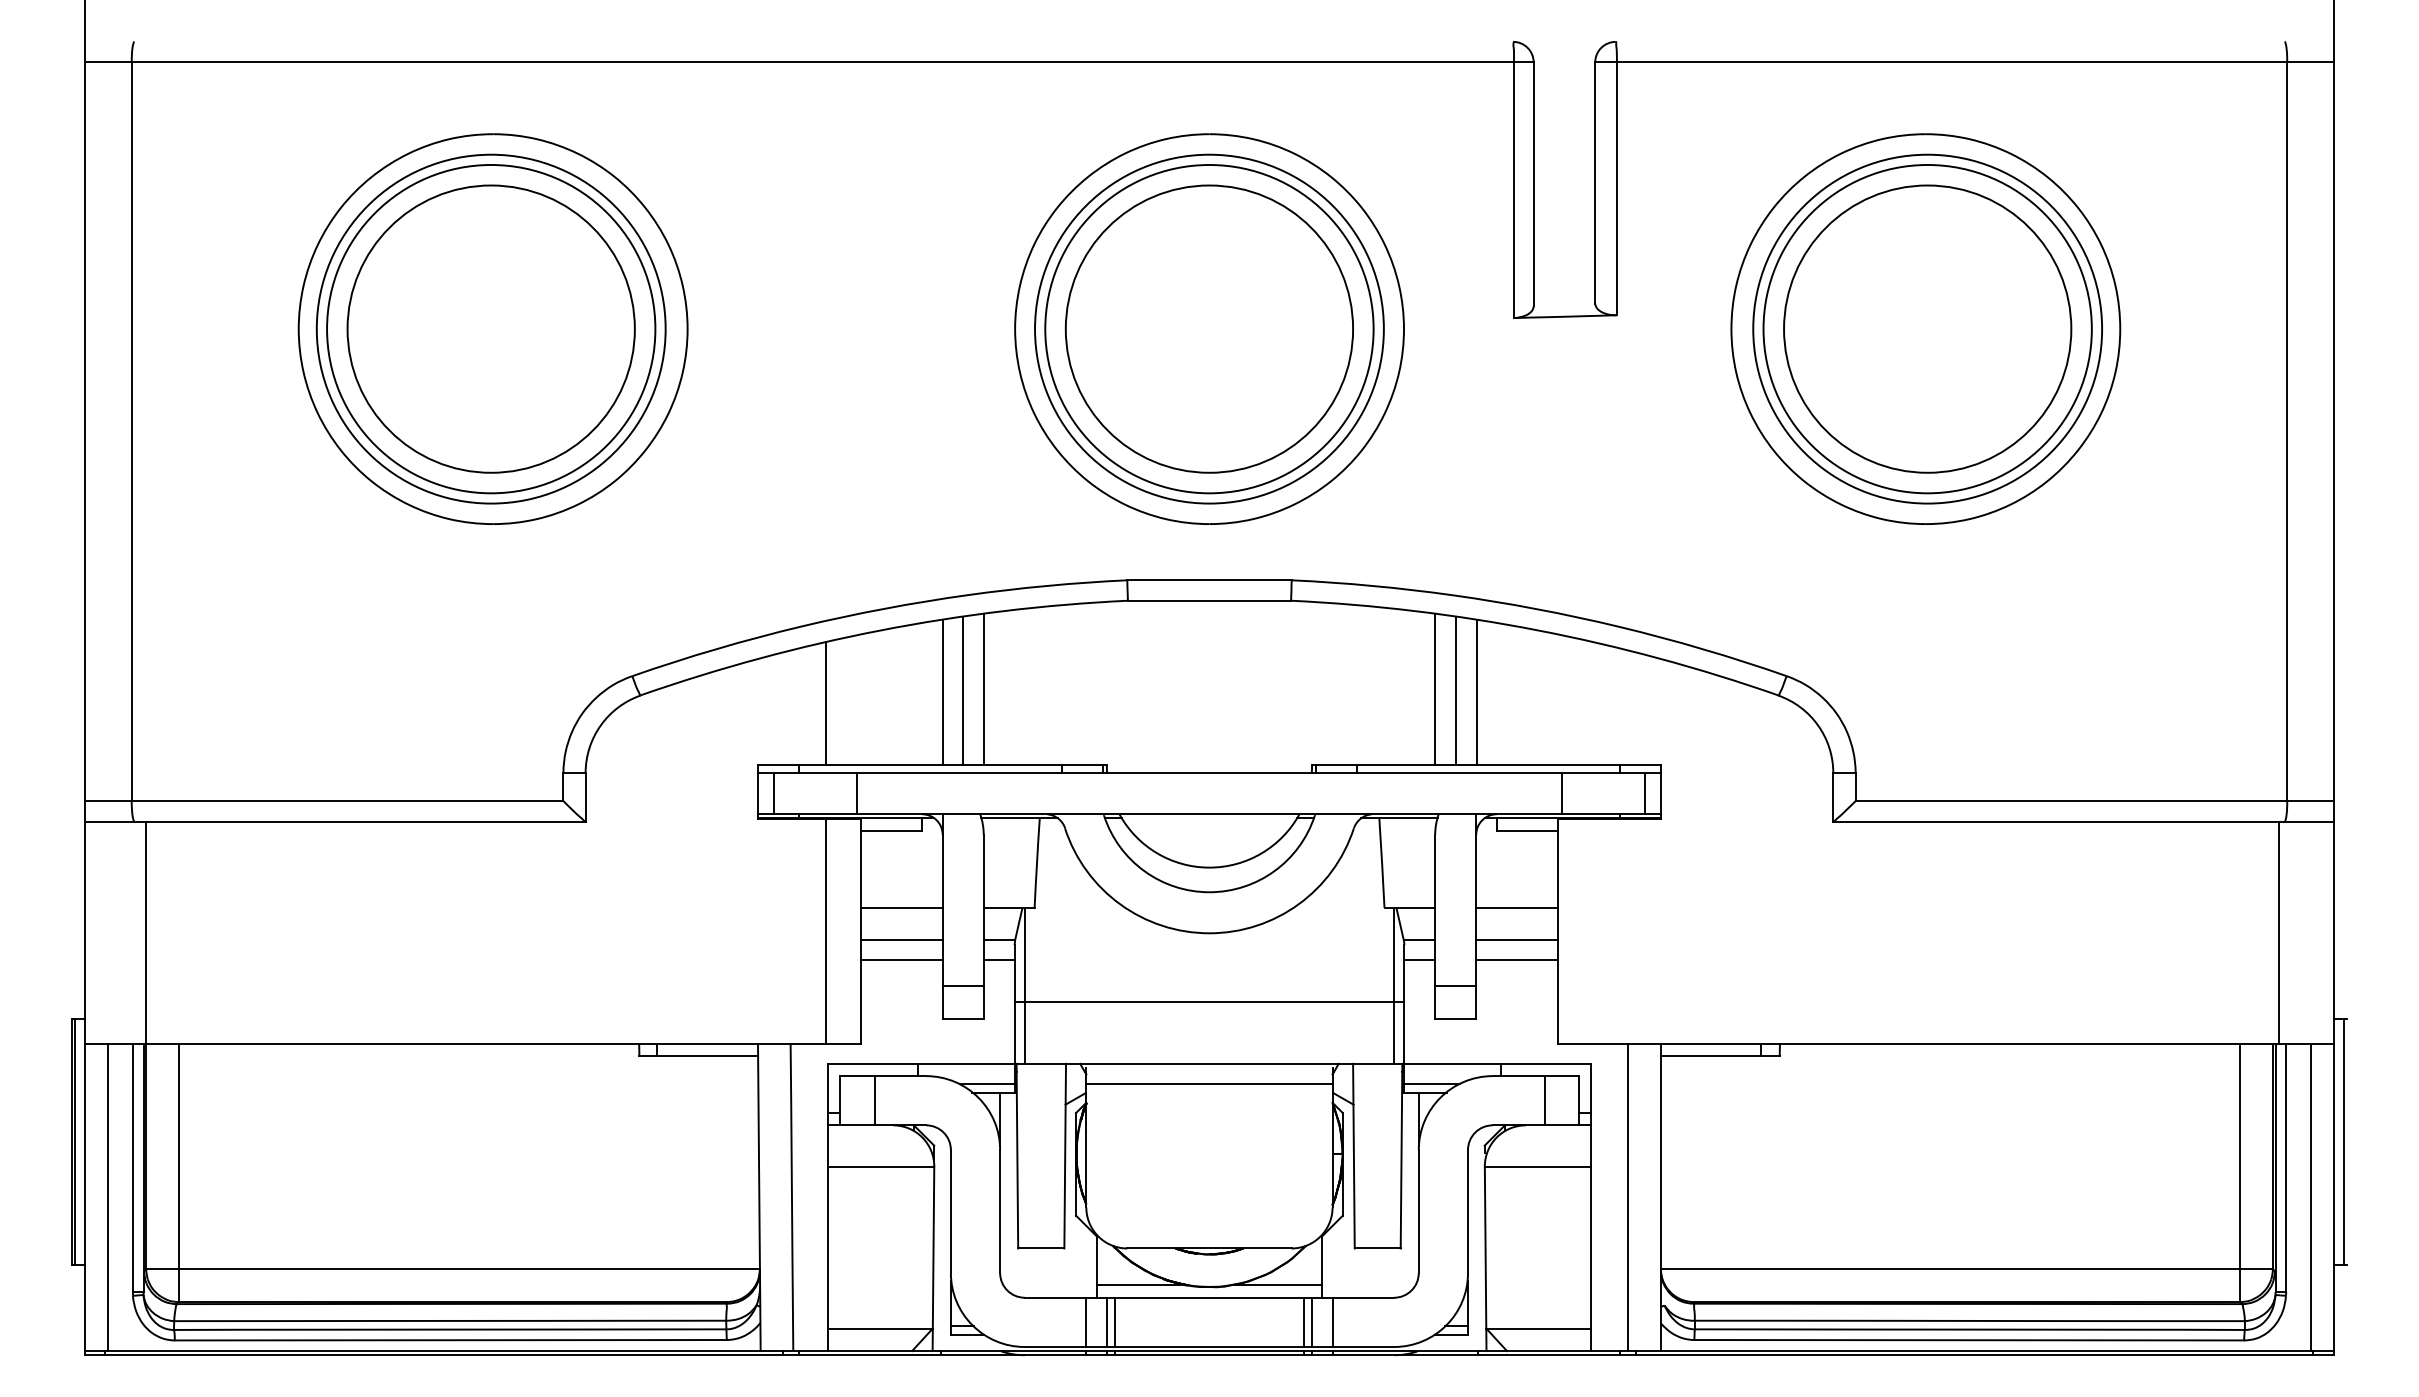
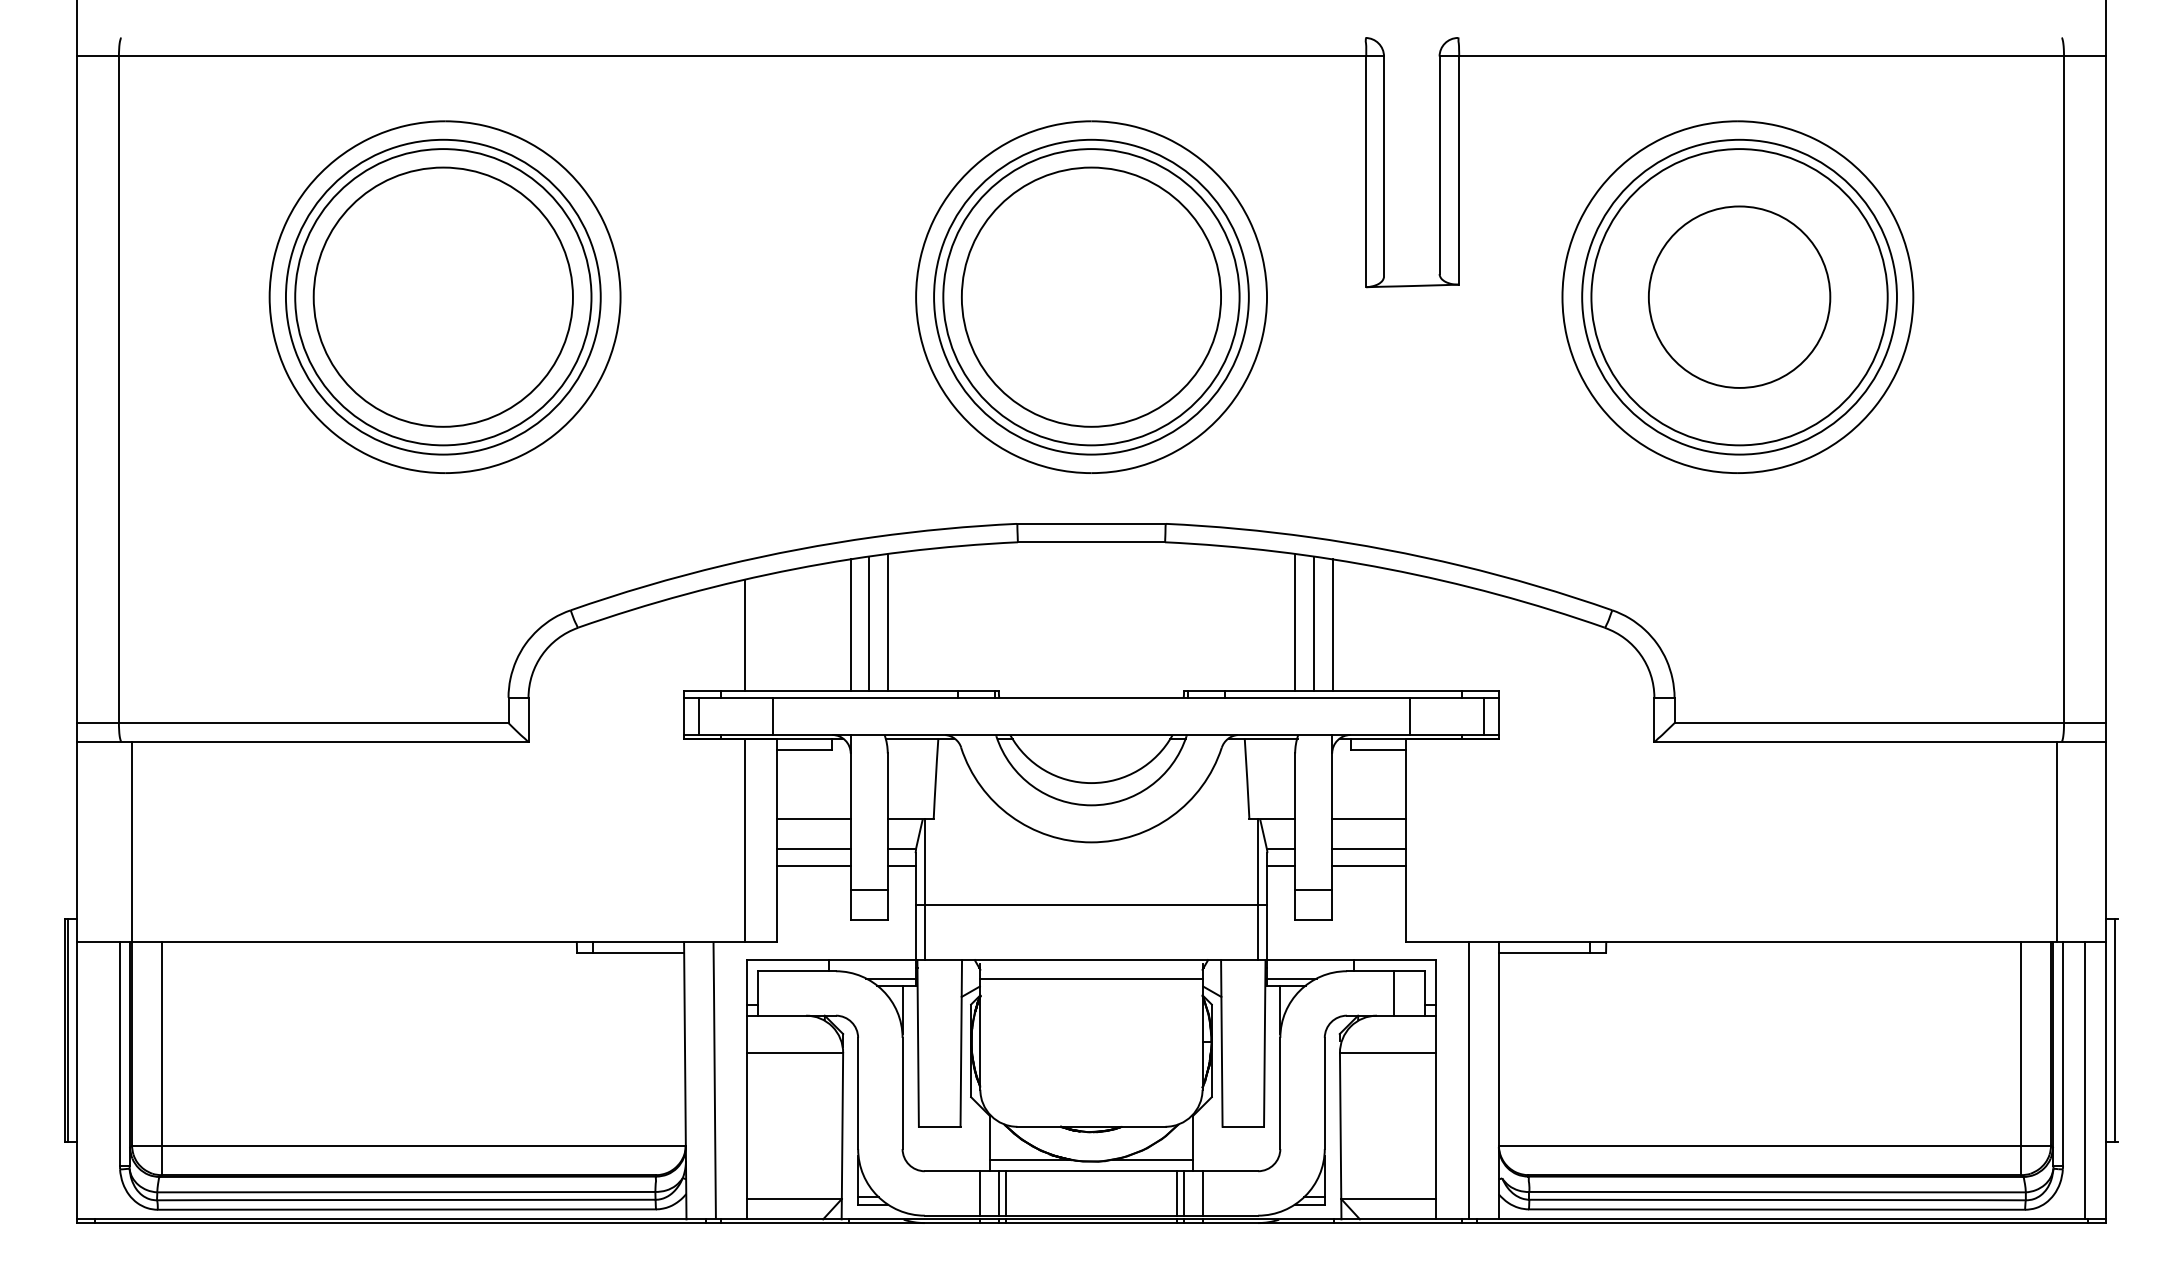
circle: (1927, 328) -> (1739, 296), size x0.7
line: (874, 1100) -> (789, 993), removed
line: (107, 1197) -> (97, 1080), removed

